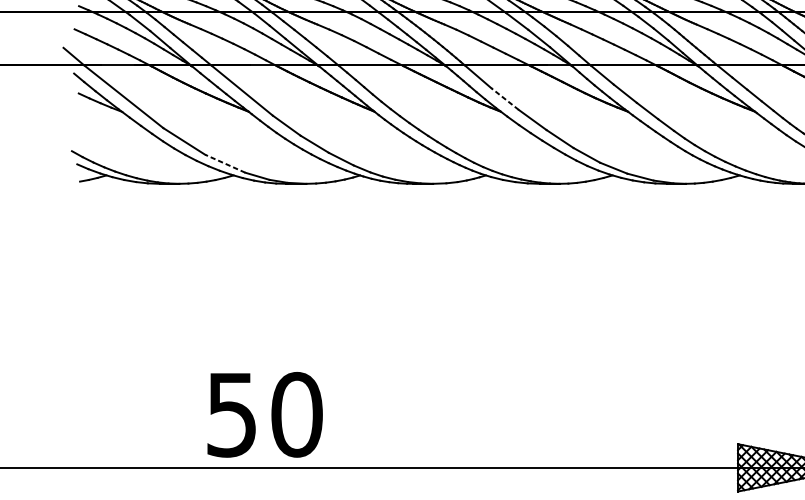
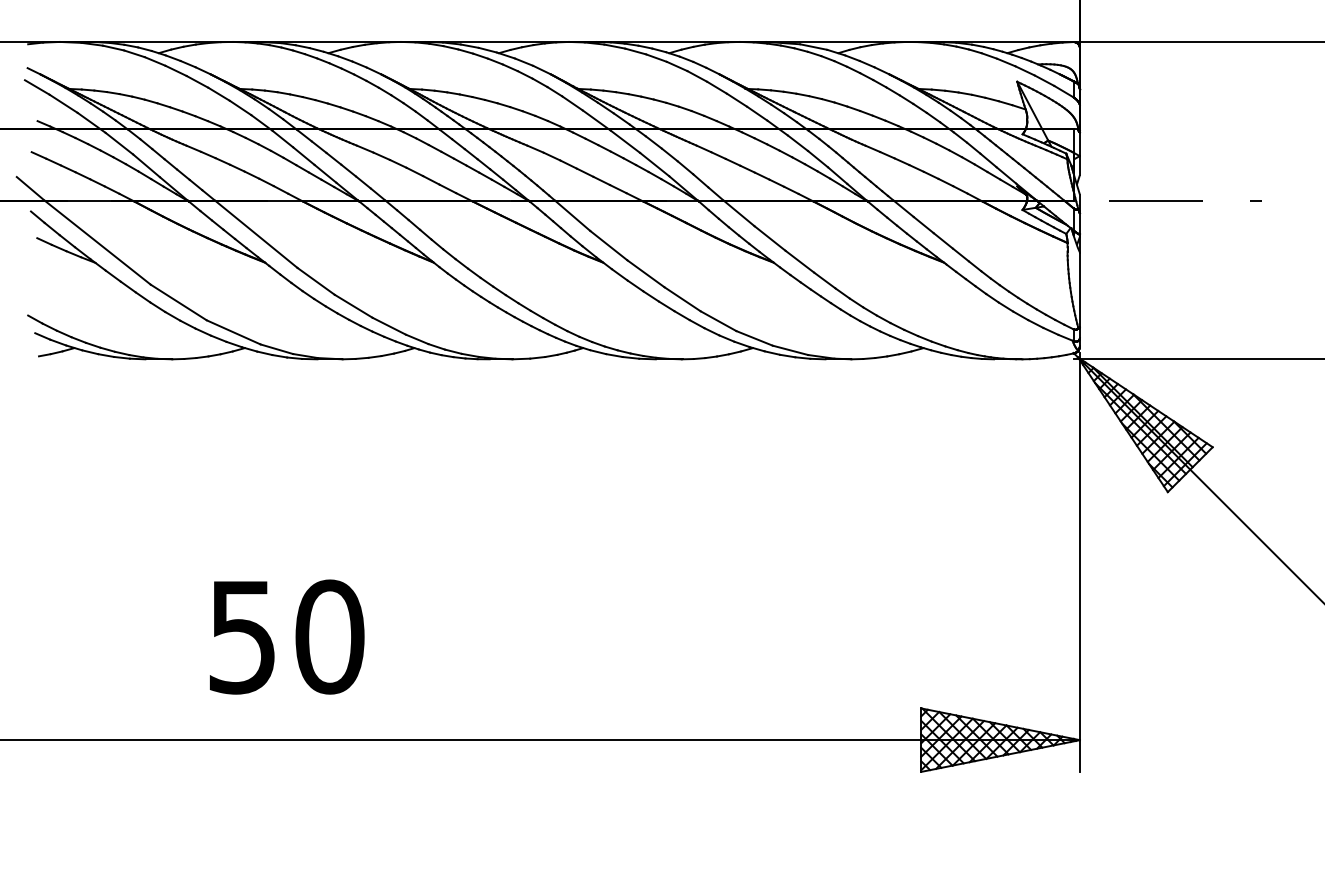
line: (504, 98) -> (608, 245), dashed -> solid
line: (225, 163) -> (233, 332), dashed -> solid
text: (265, 414) -> (287, 636), moved

